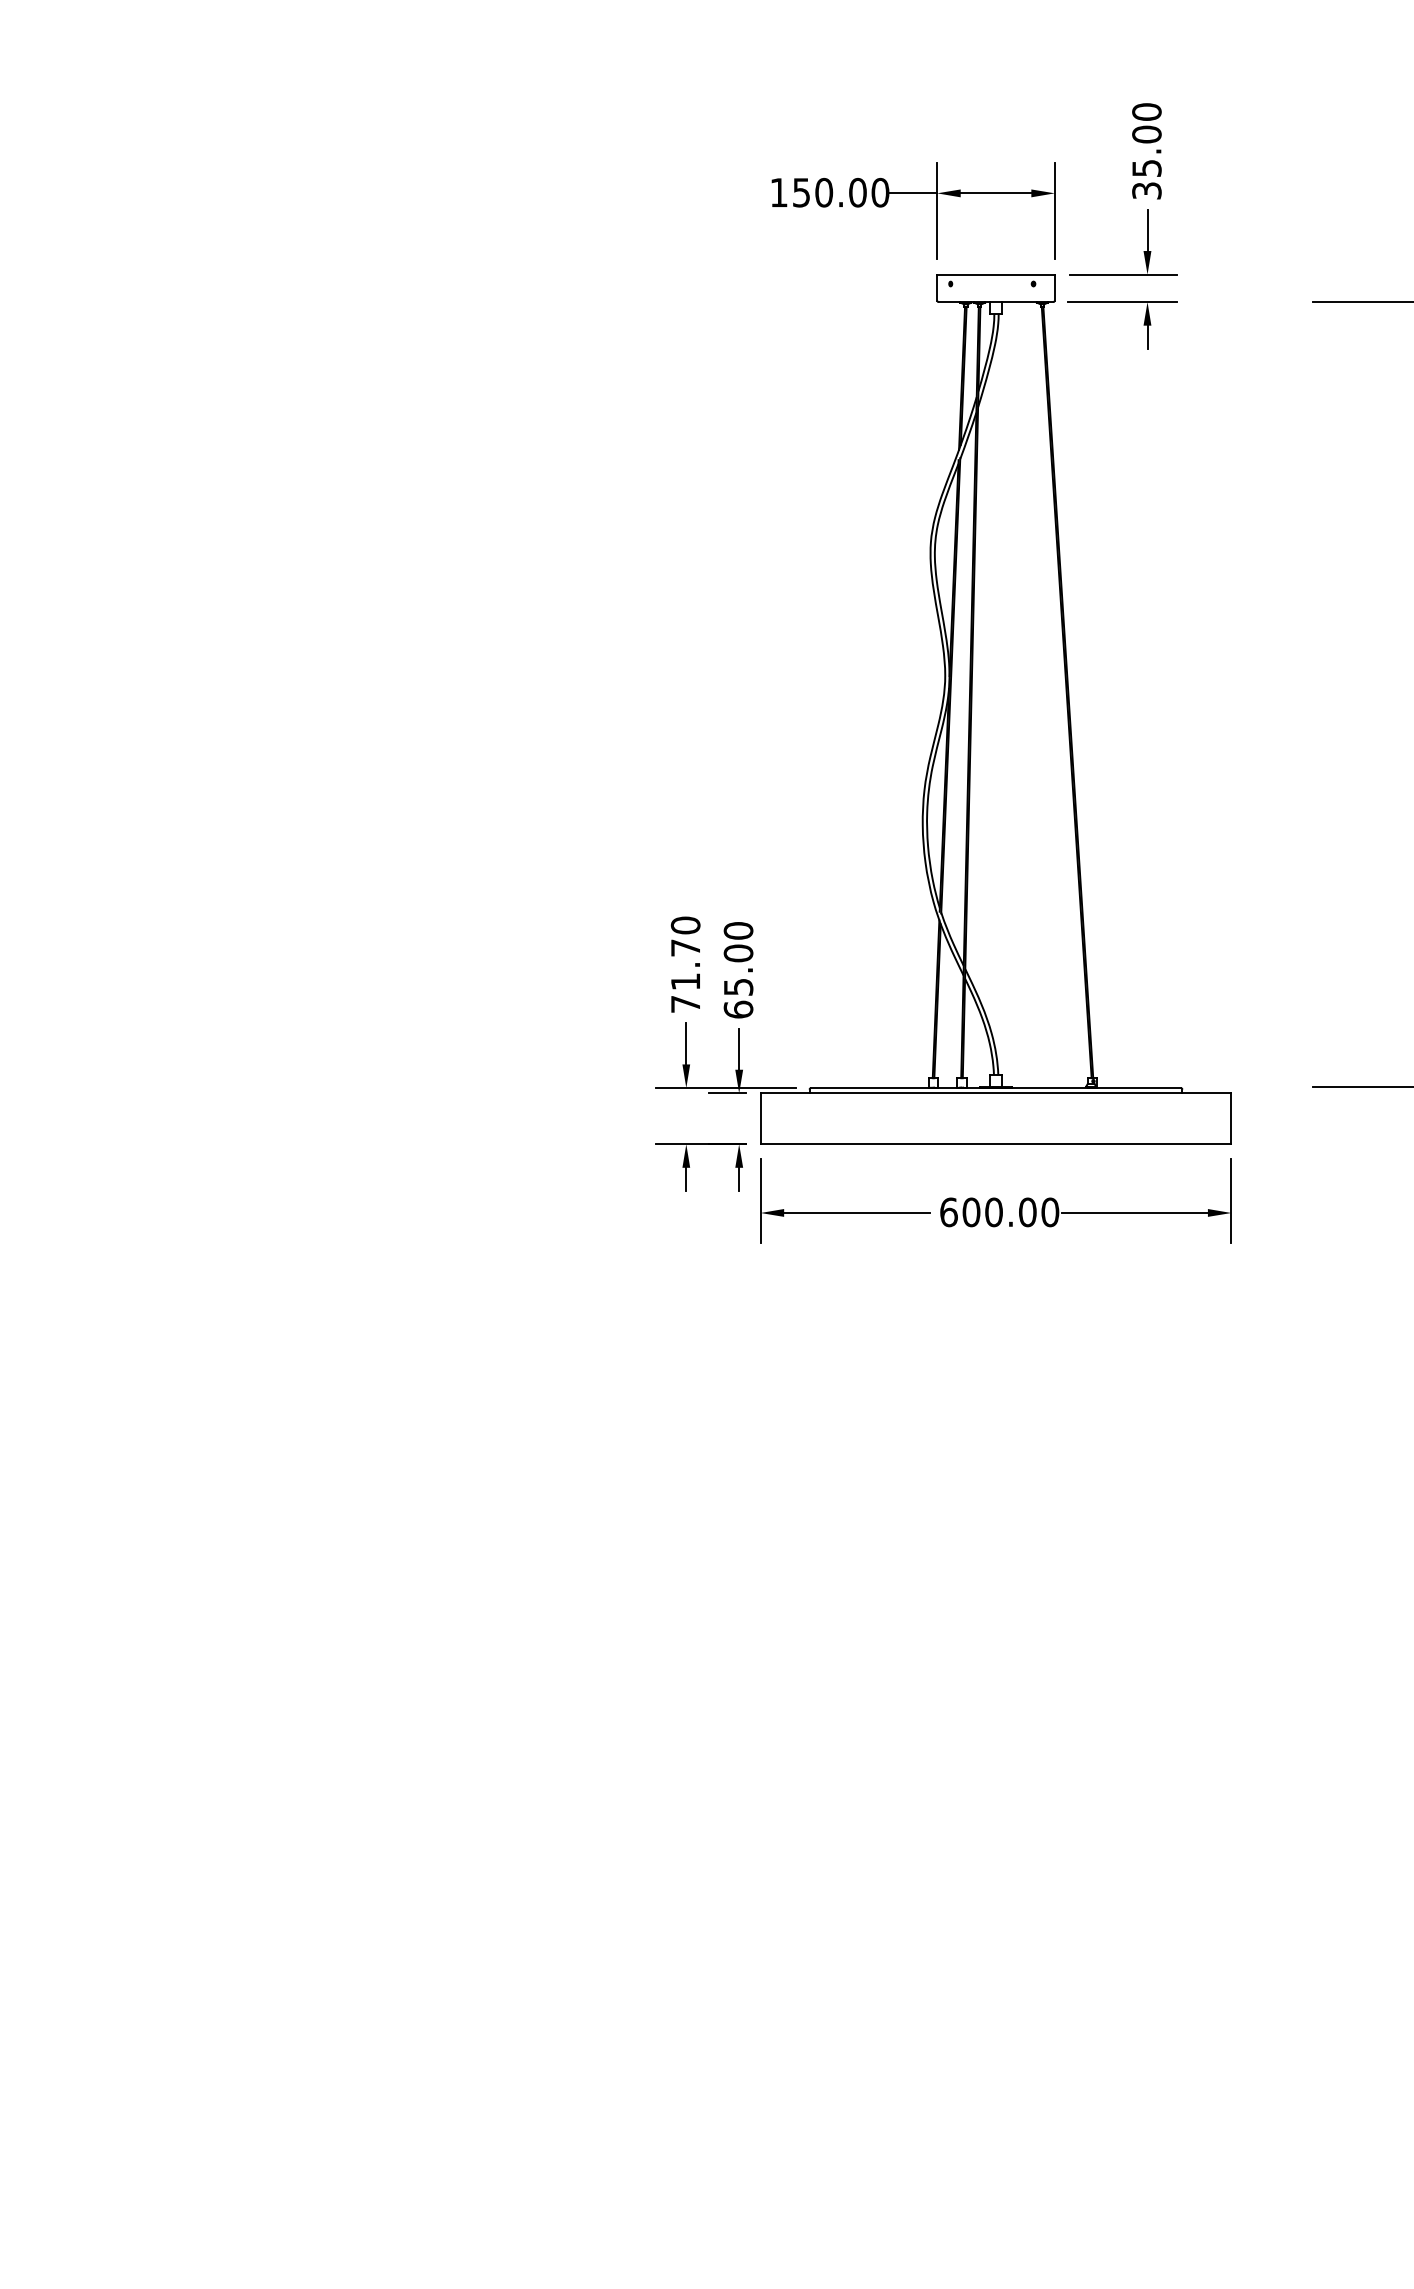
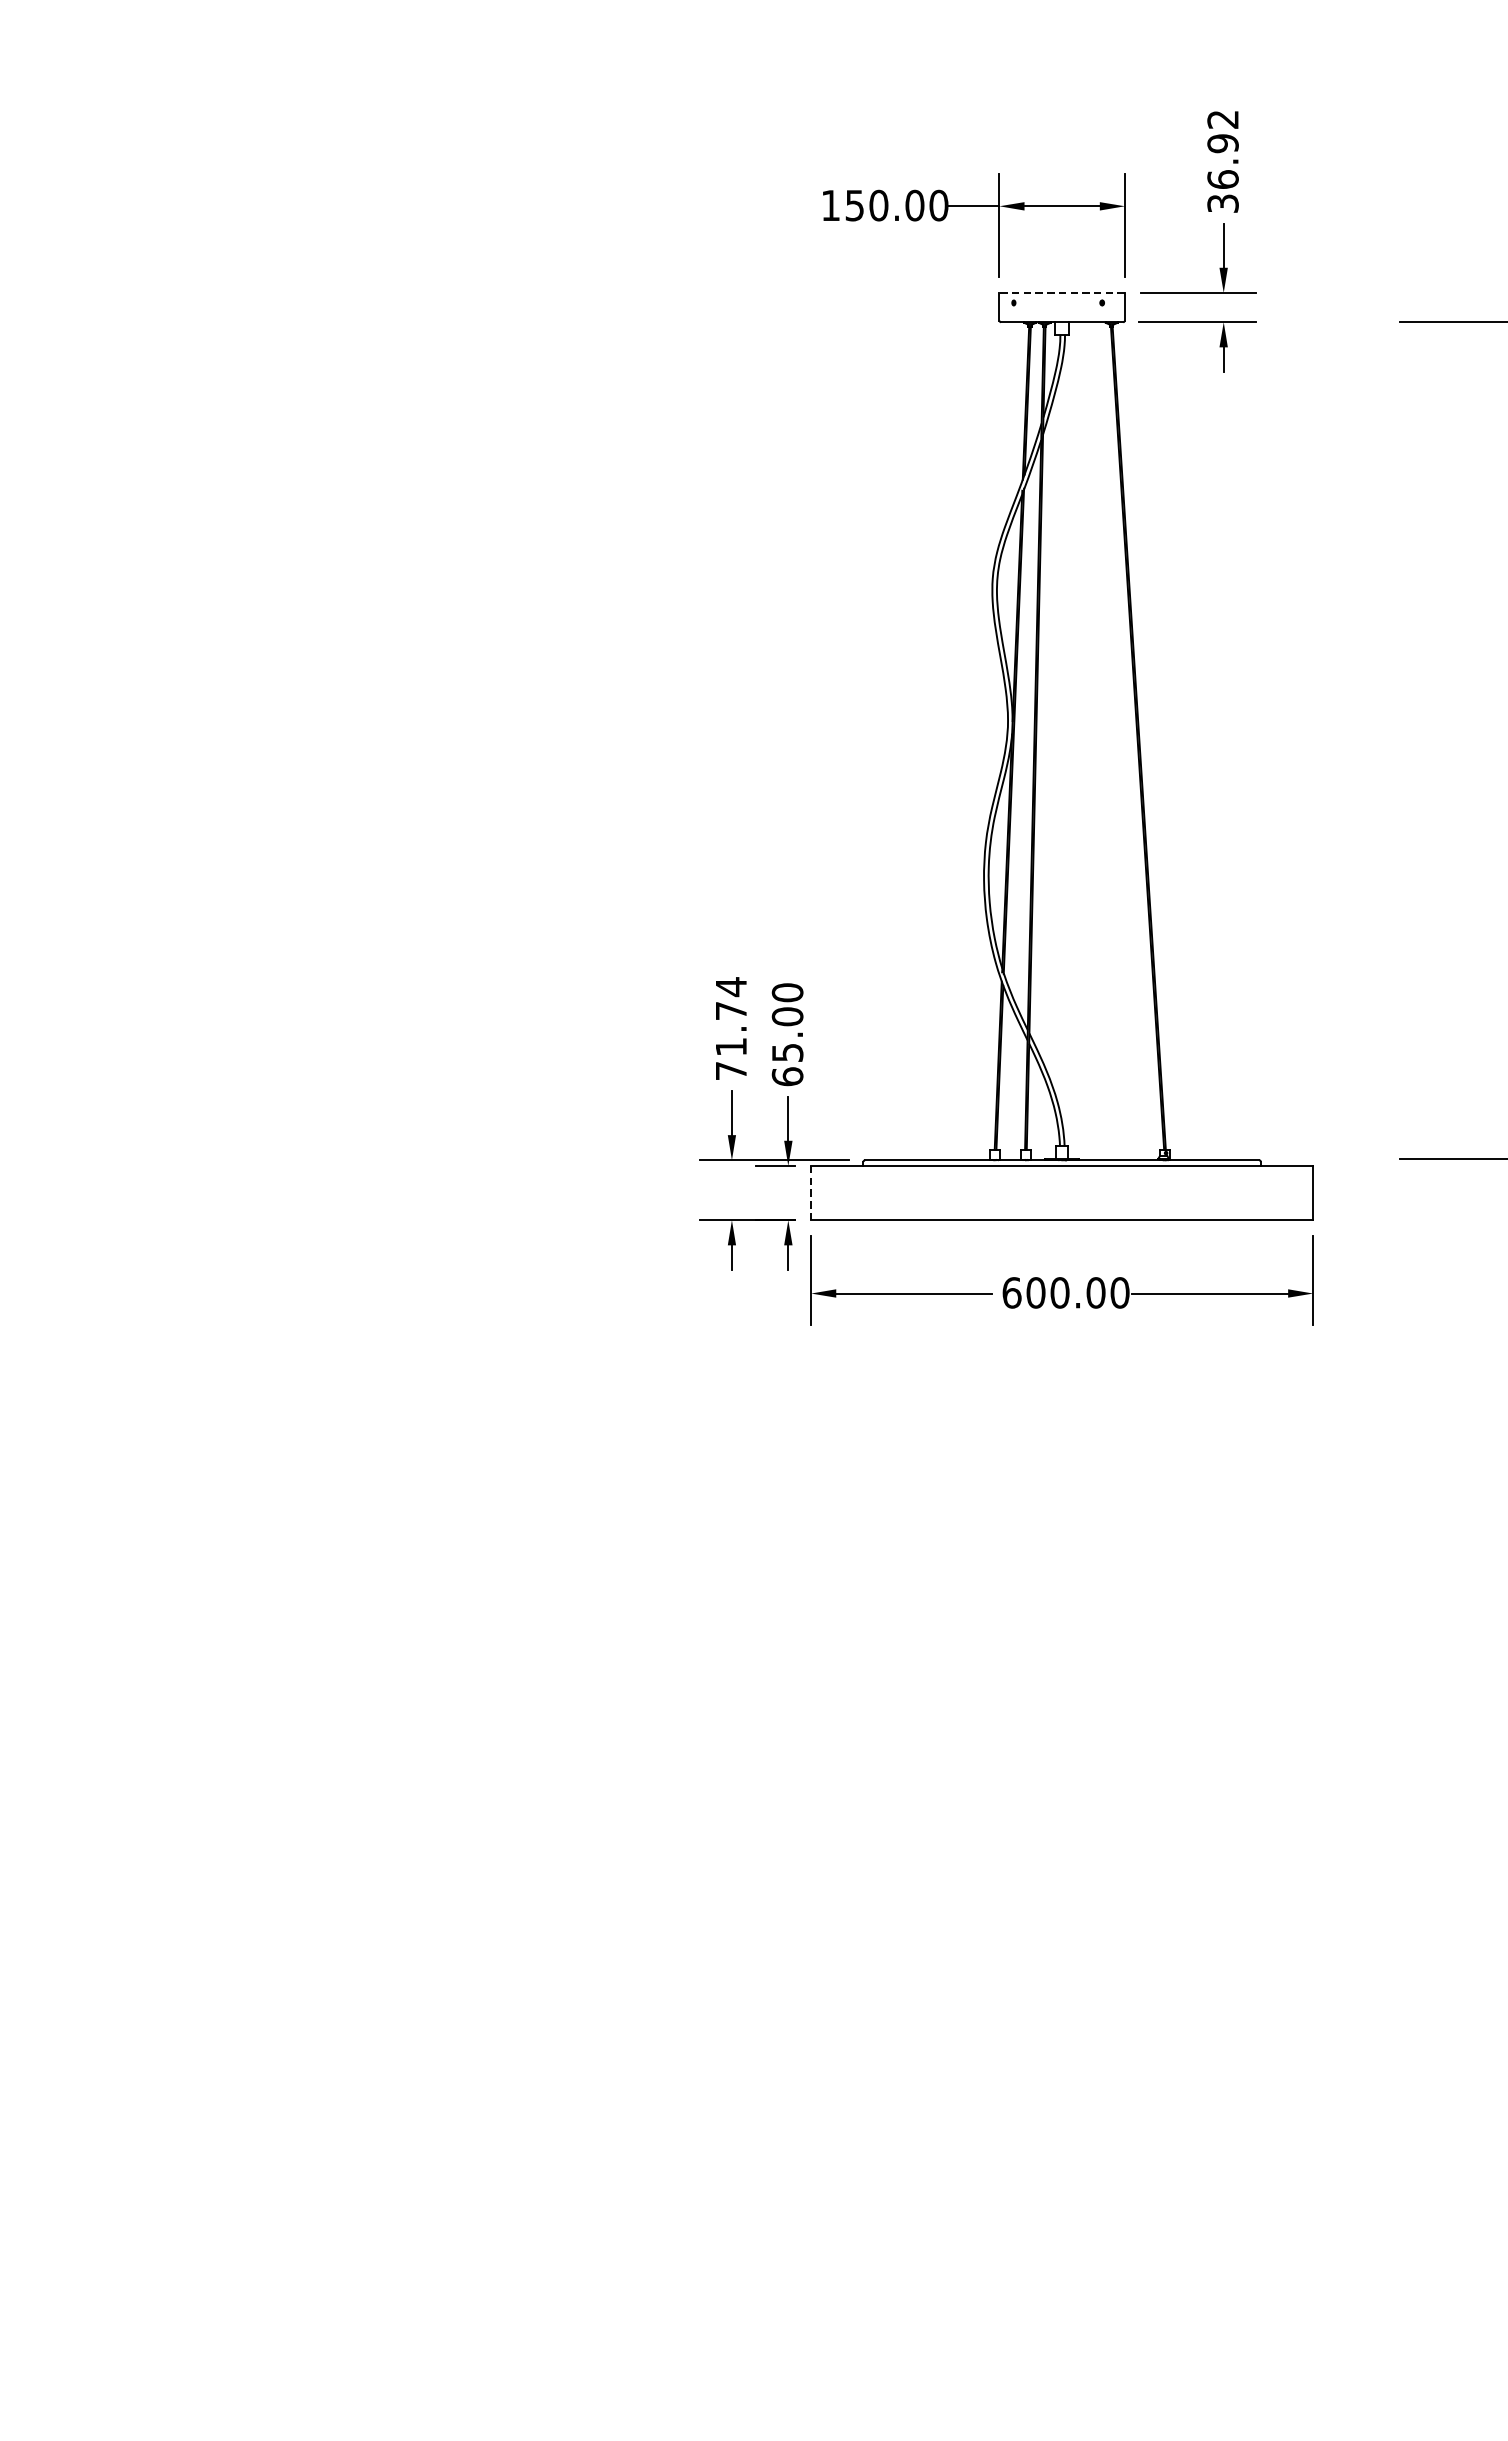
text: (1146, 140) -> (1222, 149), 35.00 -> 36.92
line: (996, 274) -> (1062, 292), solid -> dashed
text: (685, 925) -> (731, 986), 71.70 -> 71.74
line: (760, 1118) -> (811, 1192), solid -> dashed

